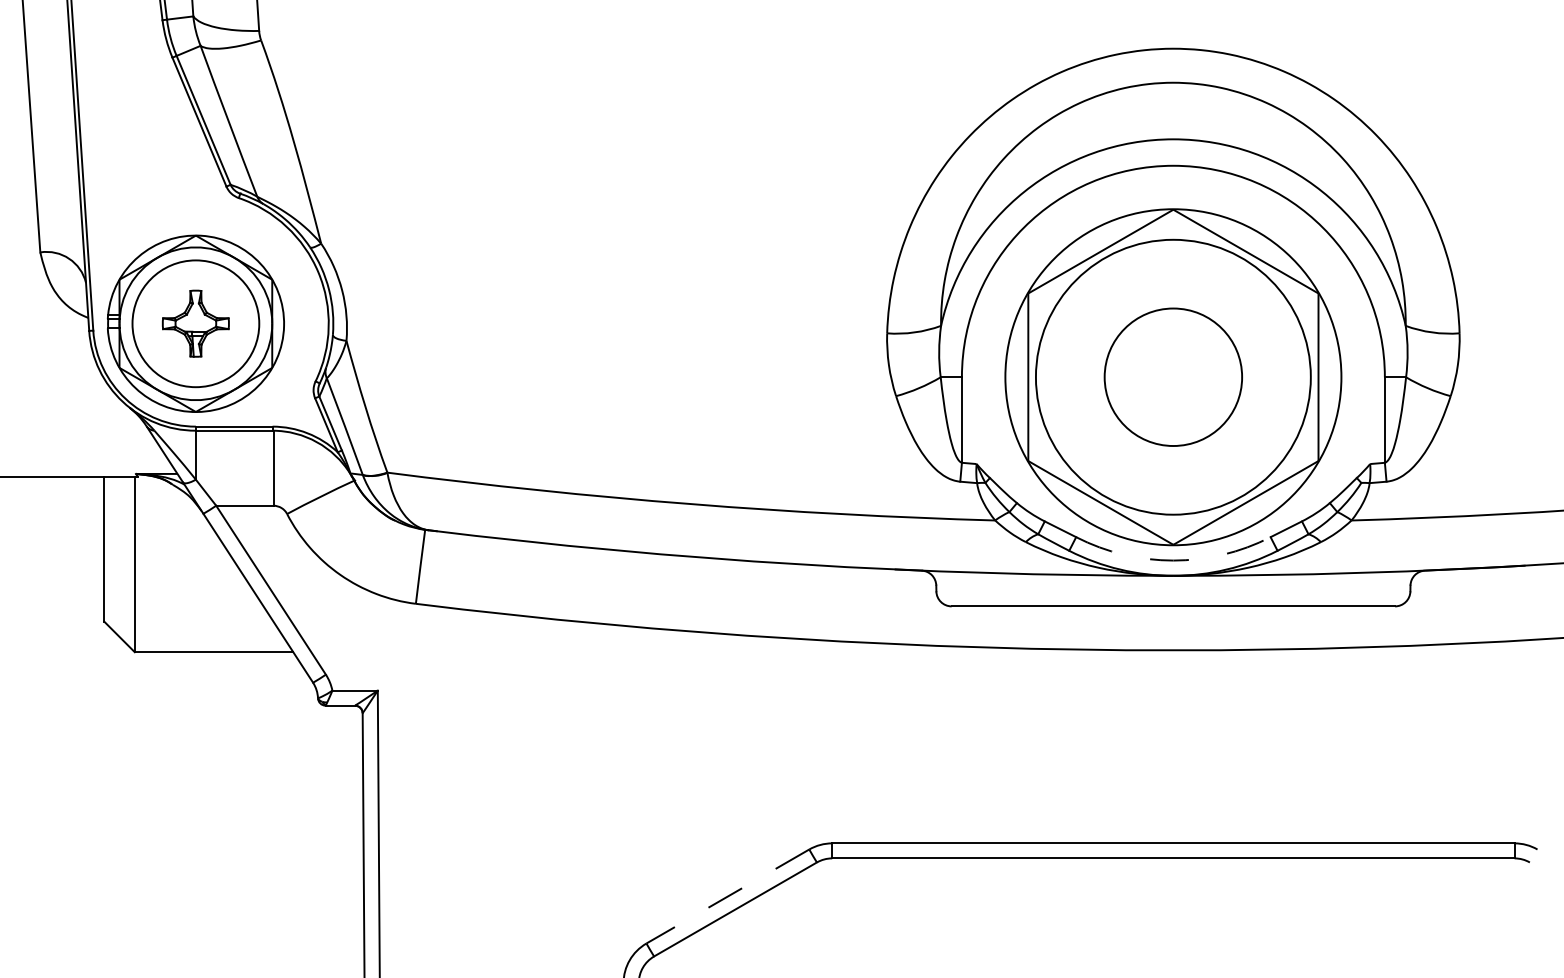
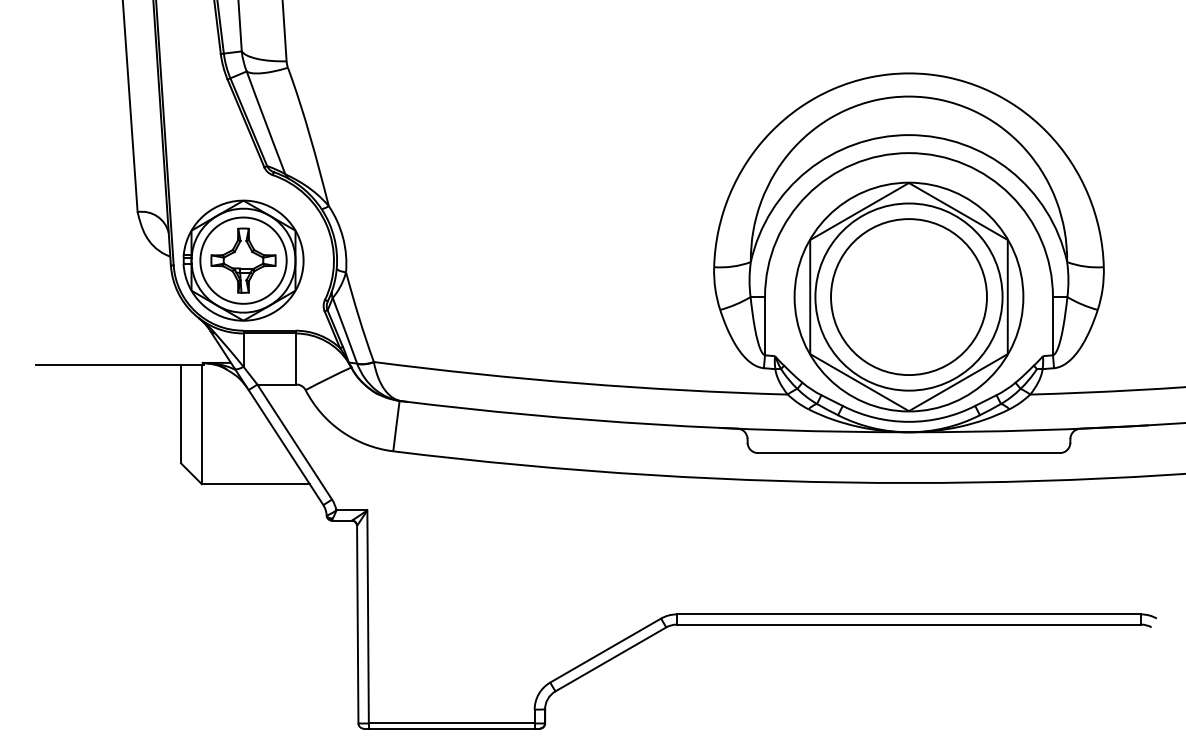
part: (195, 323) -> (243, 260), size x1.43
circle: (1172, 377) -> (908, 297), size x1.67
arc: (1174, 560) -> (909, 421), dashed -> solid
line: (727, 896) -> (605, 650), dashed -> solid

